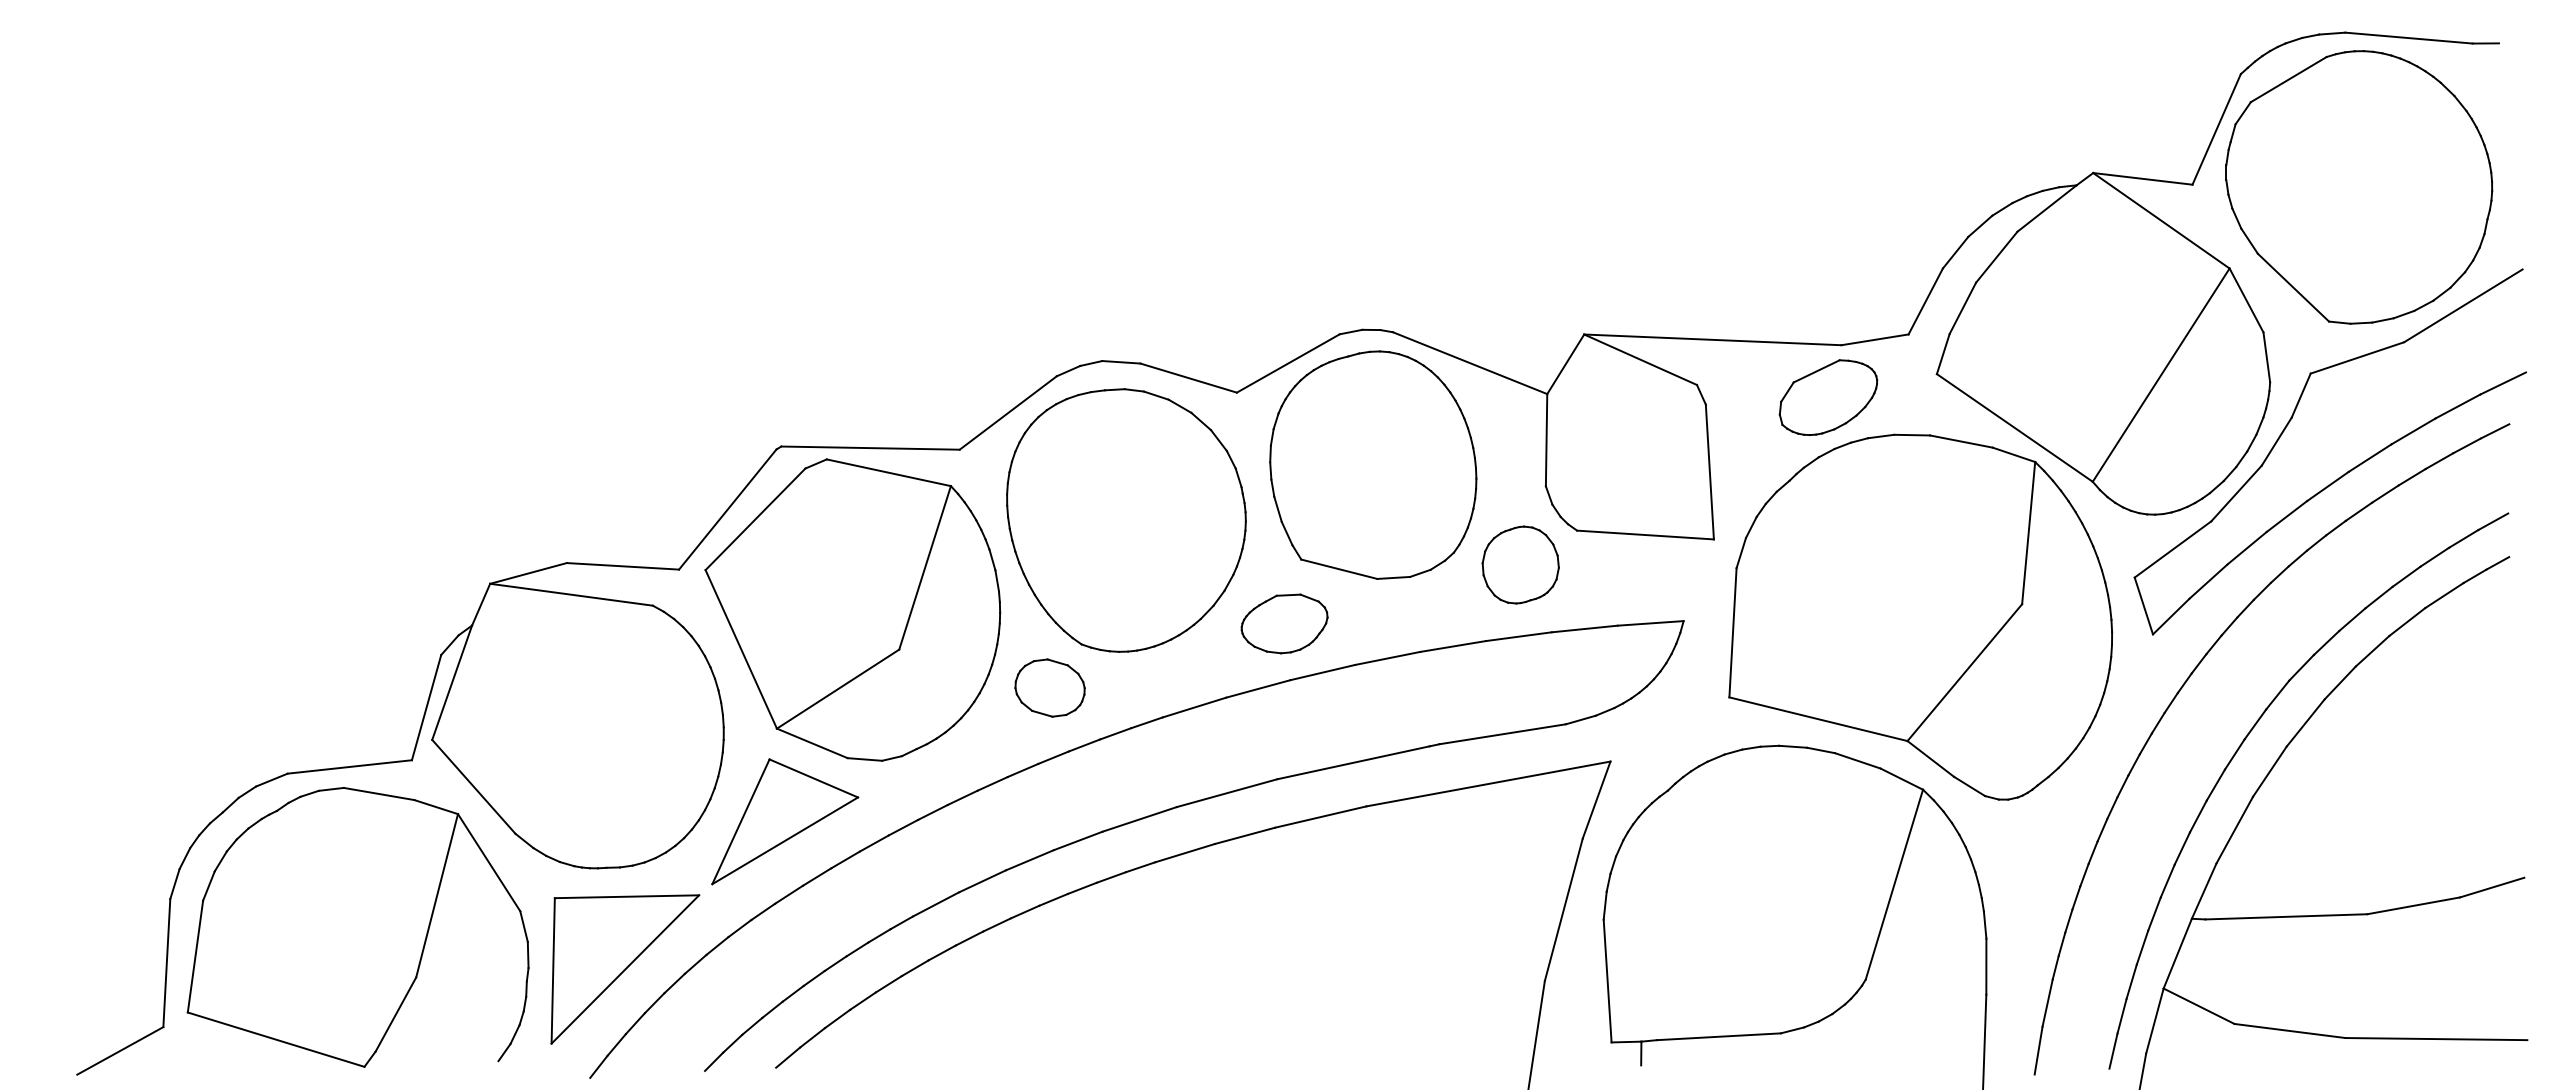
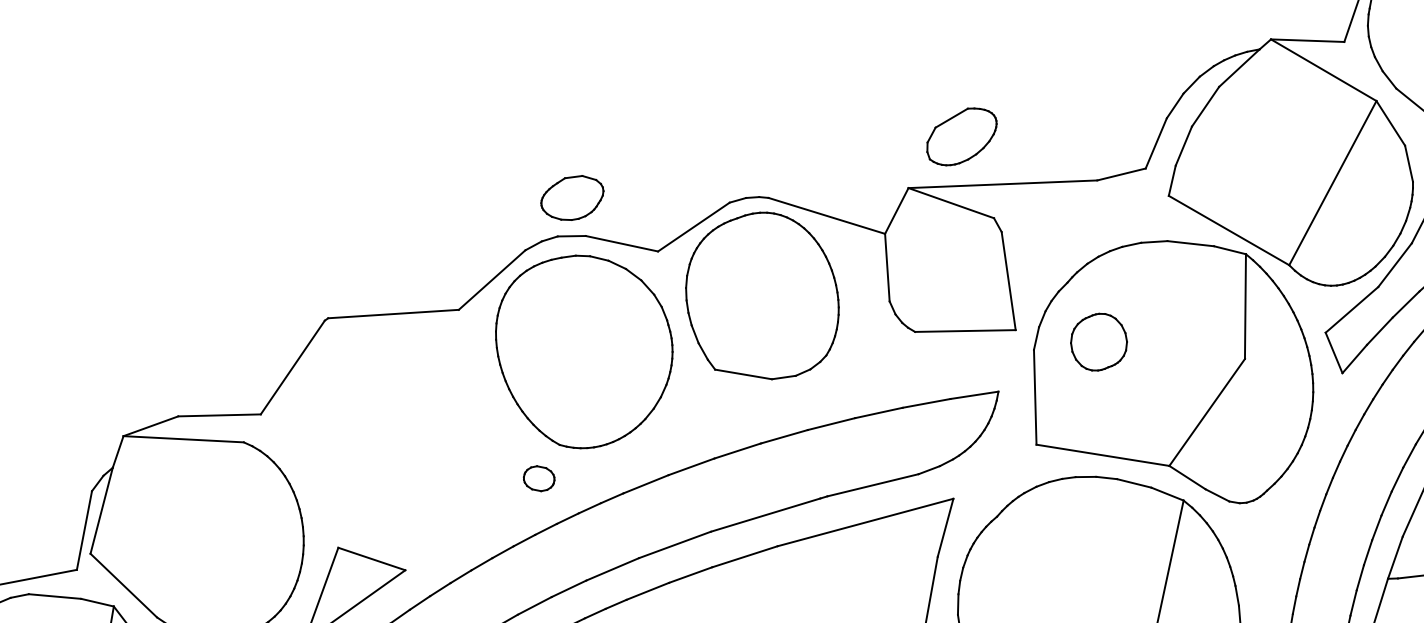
part: (1828, 397) -> (961, 136), moved
part: (1520, 564) -> (1098, 341), moved
part: (852, 609) -> (390, 433), removed
part: (1284, 623) -> (572, 198), moved
part: (1049, 687) -> (538, 478), size x0.6

